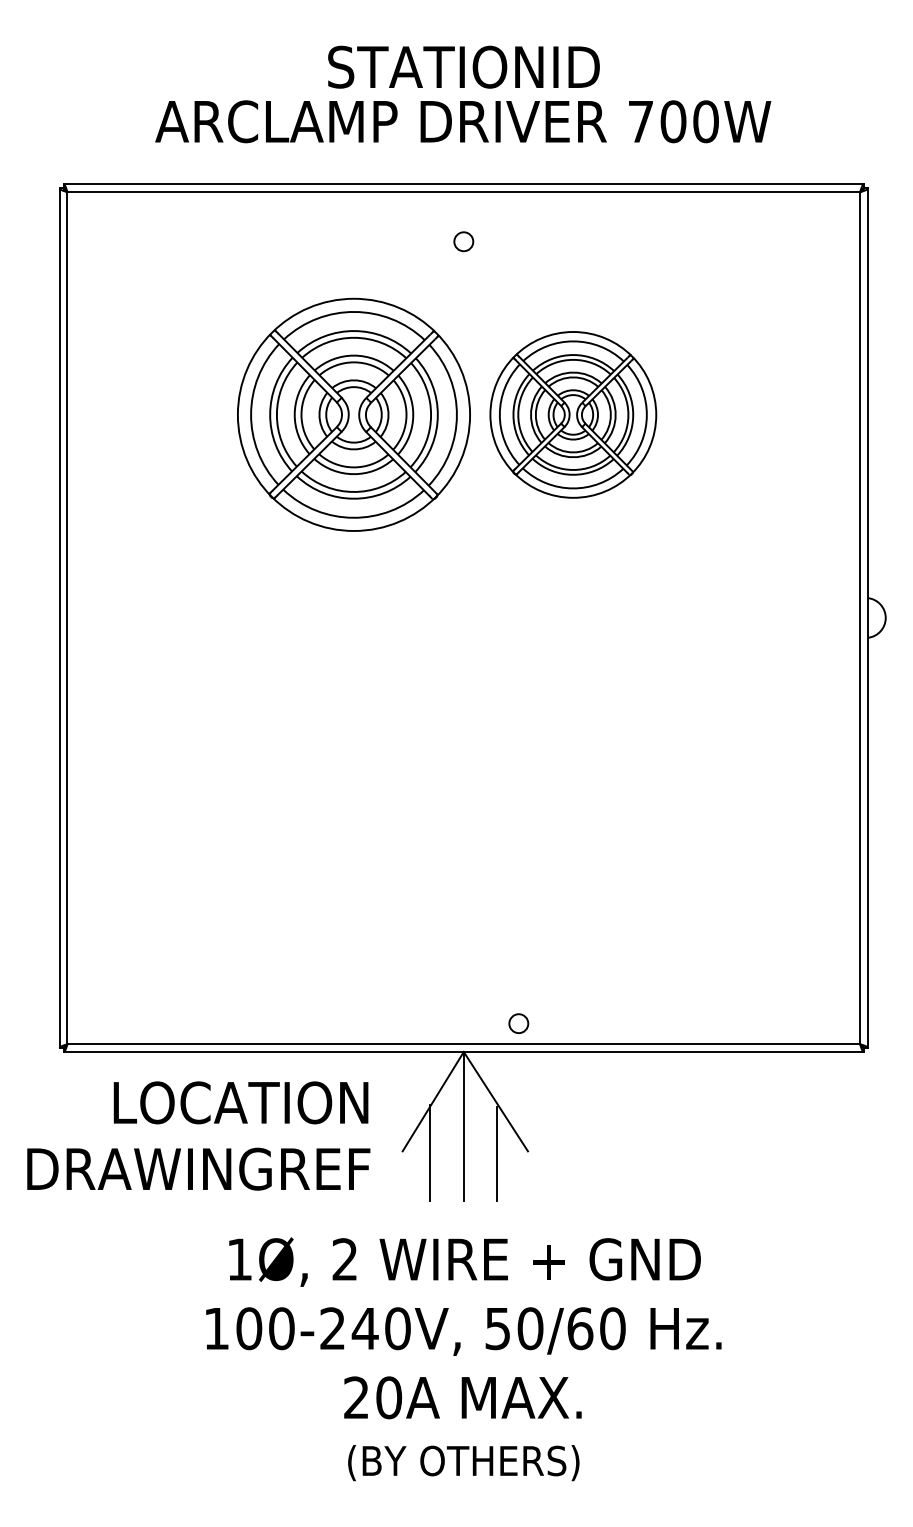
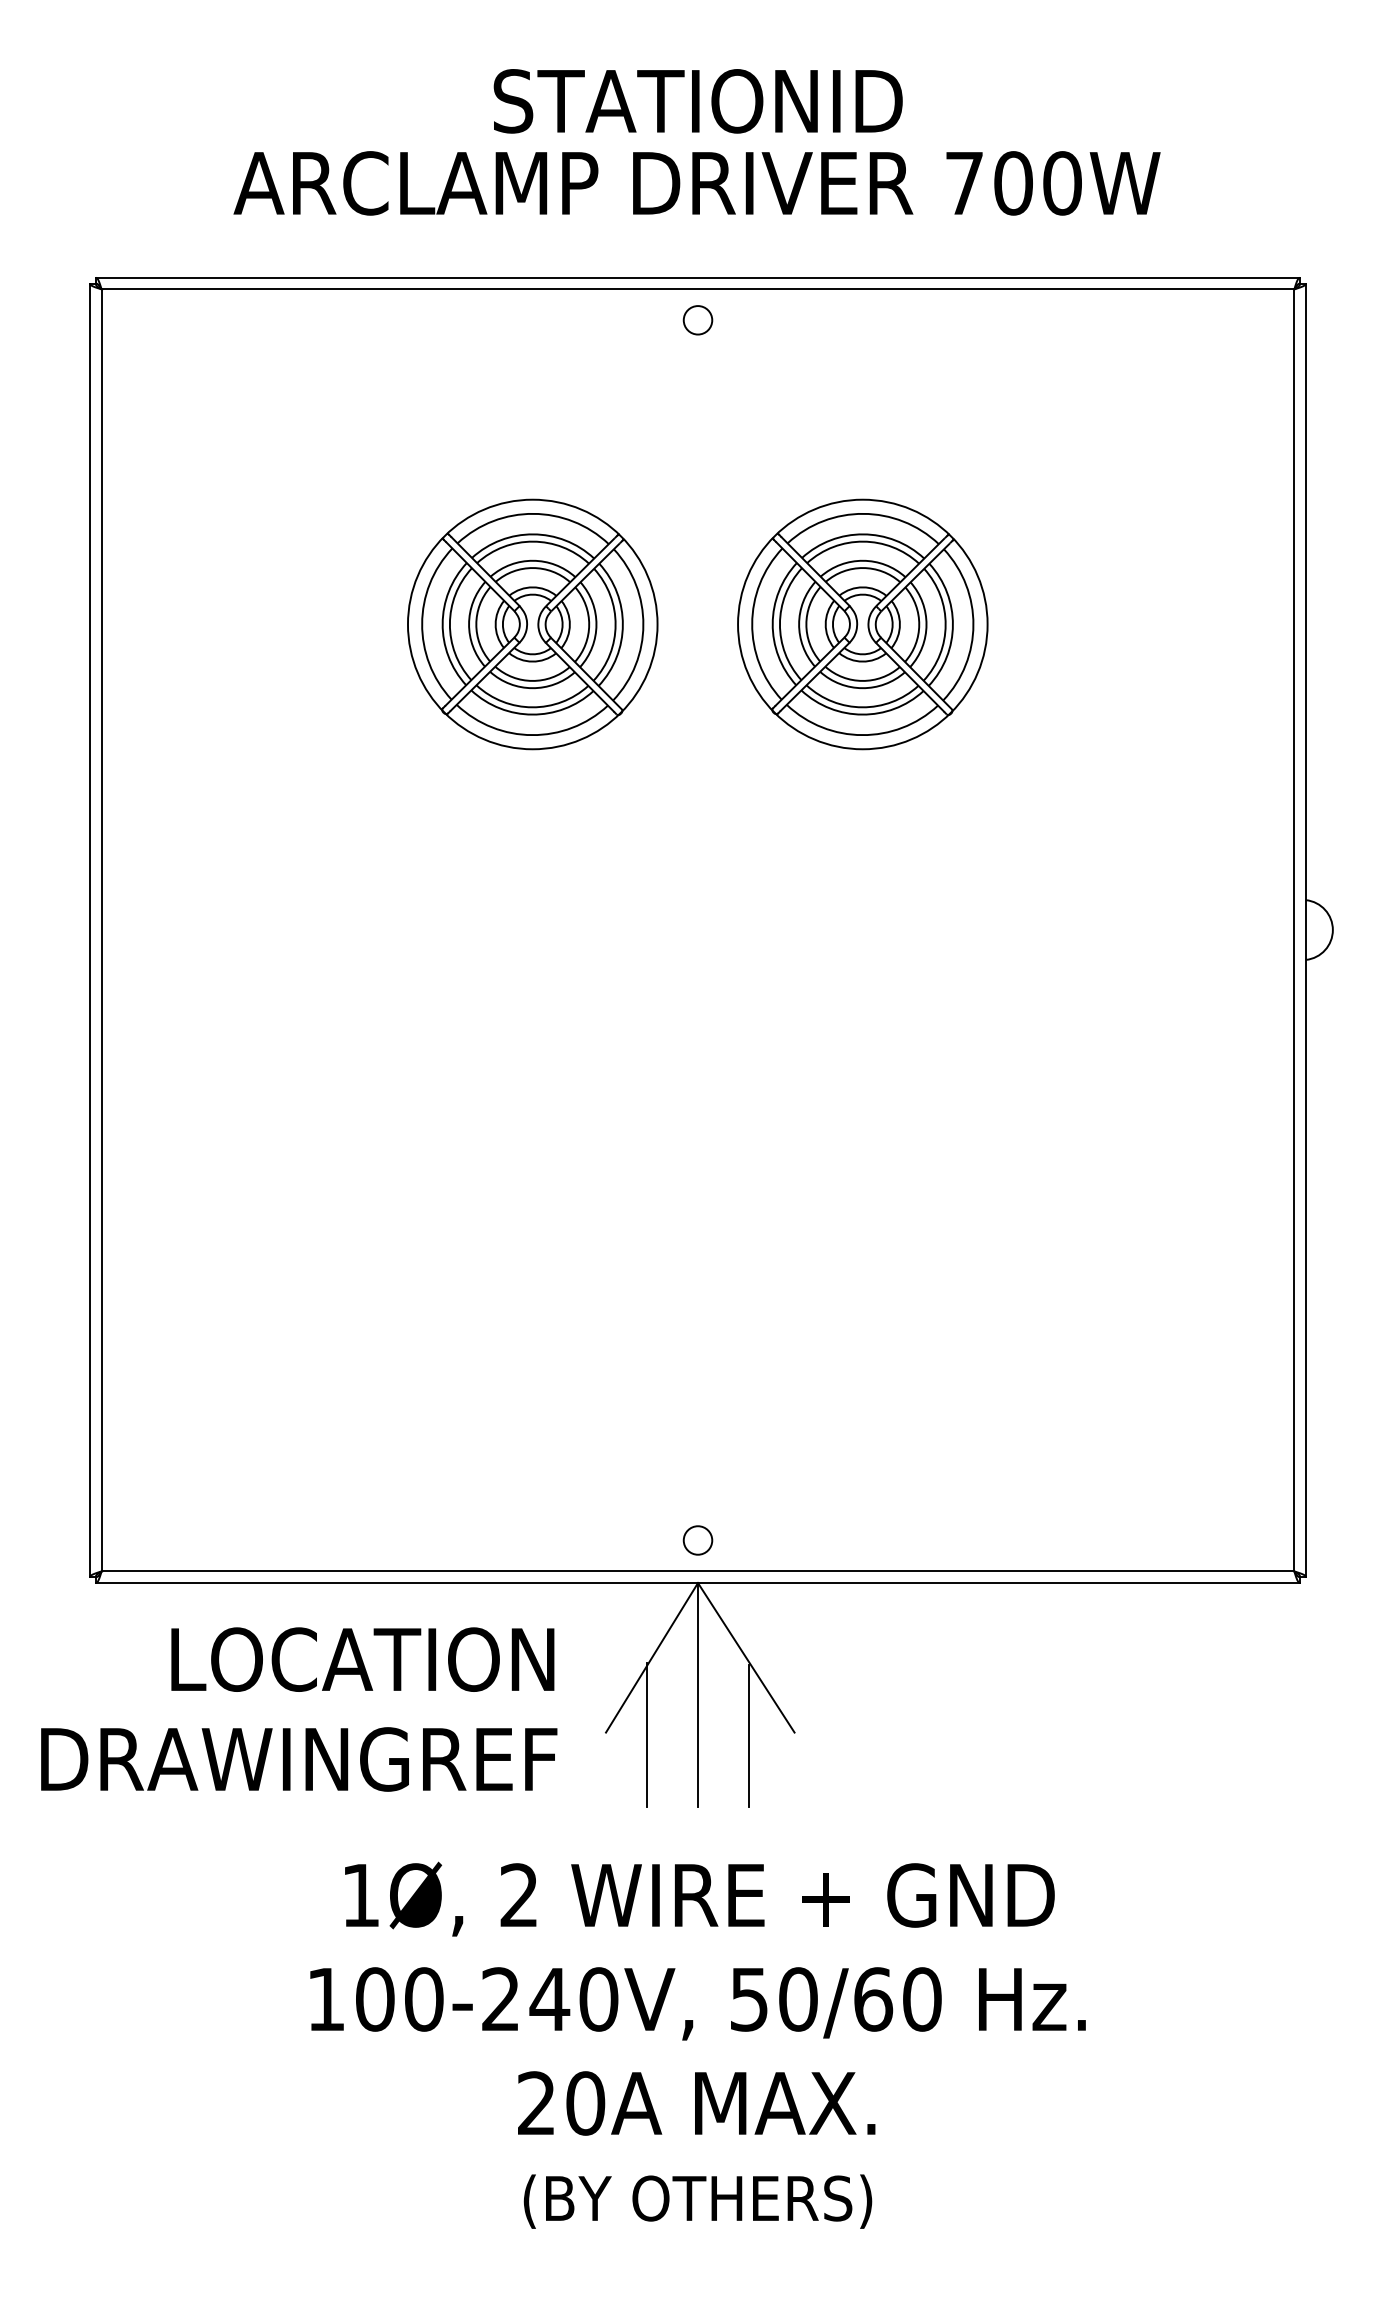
circle: (463, 241) -> (697, 319), moved
part: (353, 414) -> (532, 623), size x0.71
circle: (518, 1023) -> (697, 1540), moved

